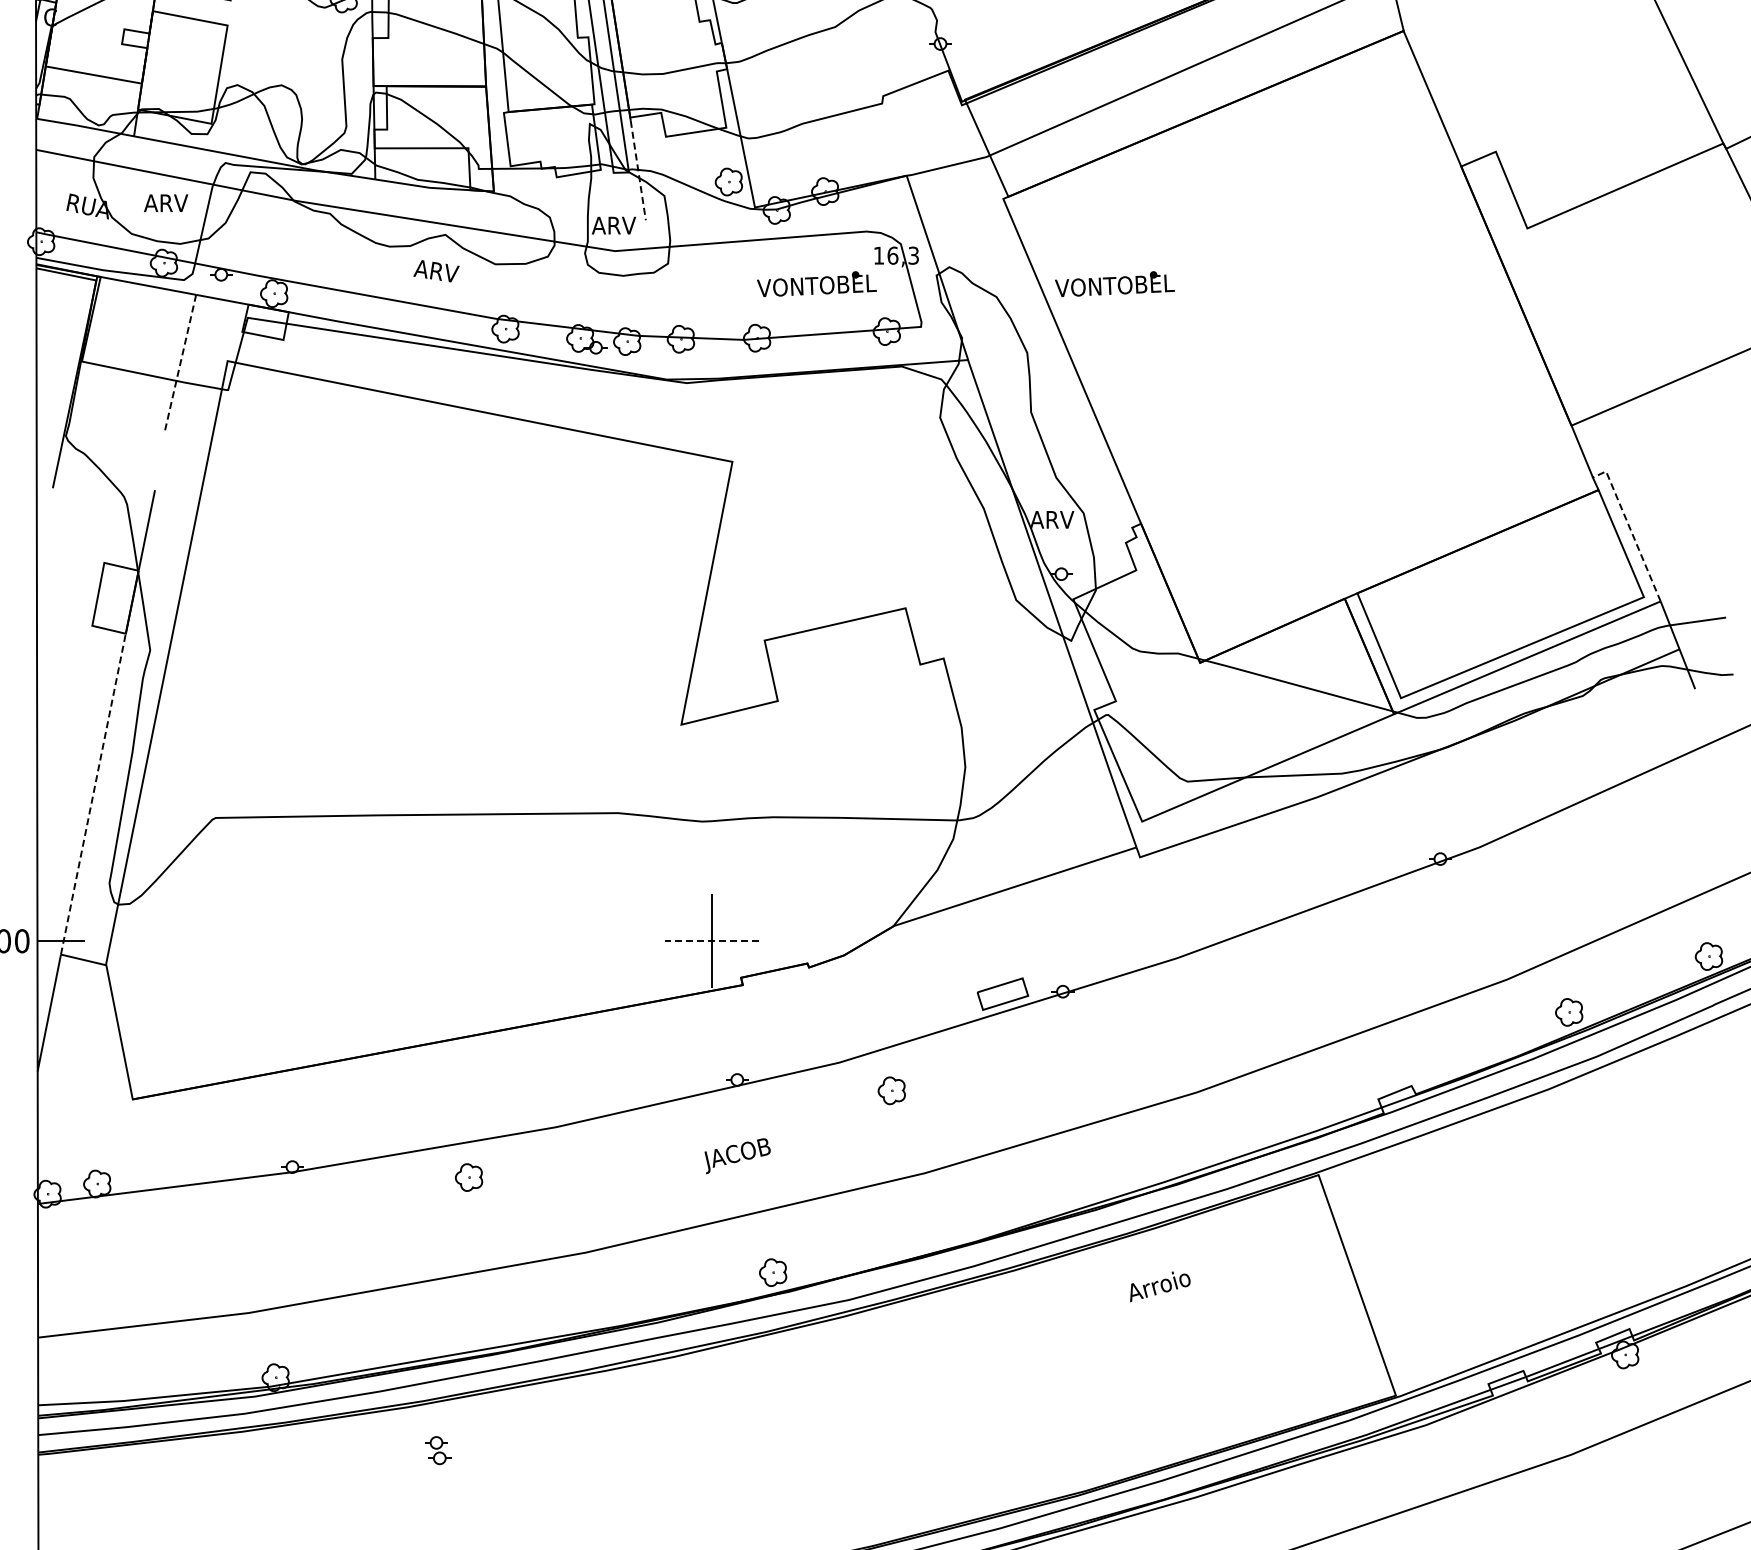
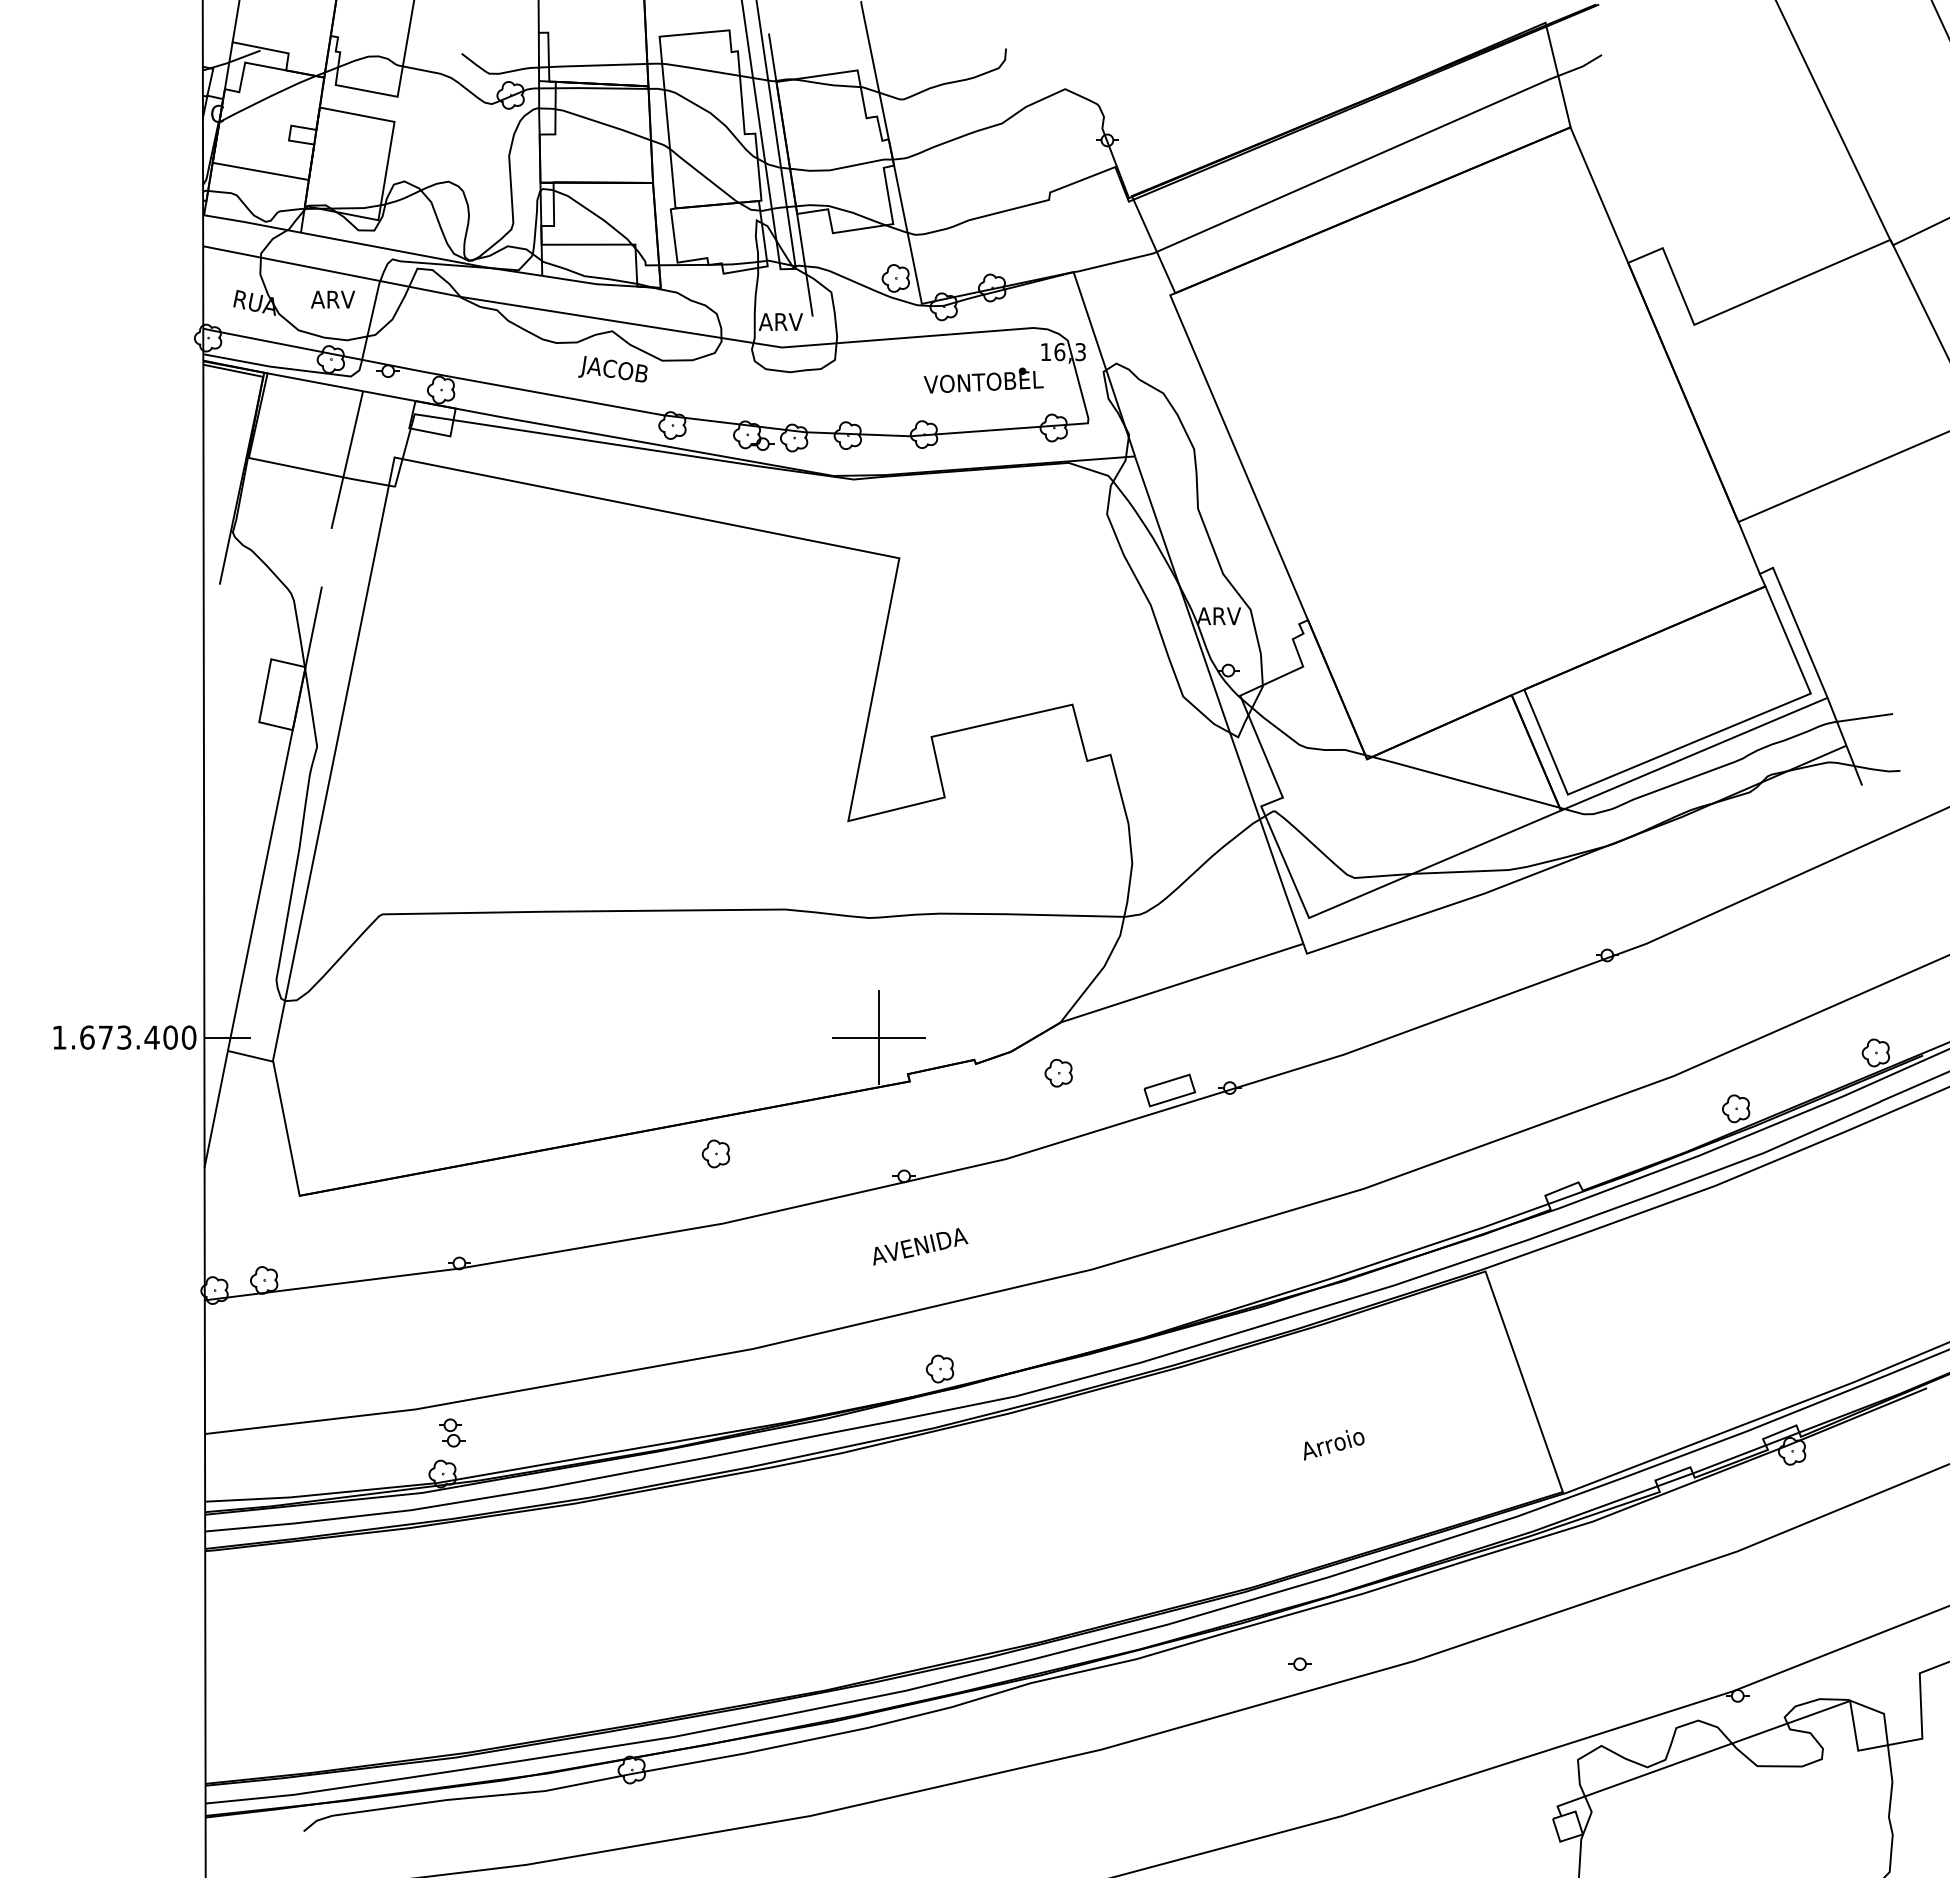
line: (638, 171) -> (805, 267), dashed -> solid
text: (445, 273) -> (612, 369), ARV -> JACOB
part: (1114, 284) -> (1281, 380), removed
line: (180, 364) -> (347, 460), dashed -> solid
line: (1629, 528) -> (1796, 624), dashed -> solid
line: (93, 794) -> (260, 890), dashed -> solid
line: (711, 941) -> (878, 1037), dashed -> solid
part: (891, 1091) -> (1058, 1073), moved
text: (752, 1153) -> (919, 1249), JACOB -> AVENIDA
part: (468, 1177) -> (715, 1153), moved
text: (1160, 1287) -> (1334, 1445), moved
part: (438, 1450) -> (452, 1432), moved

